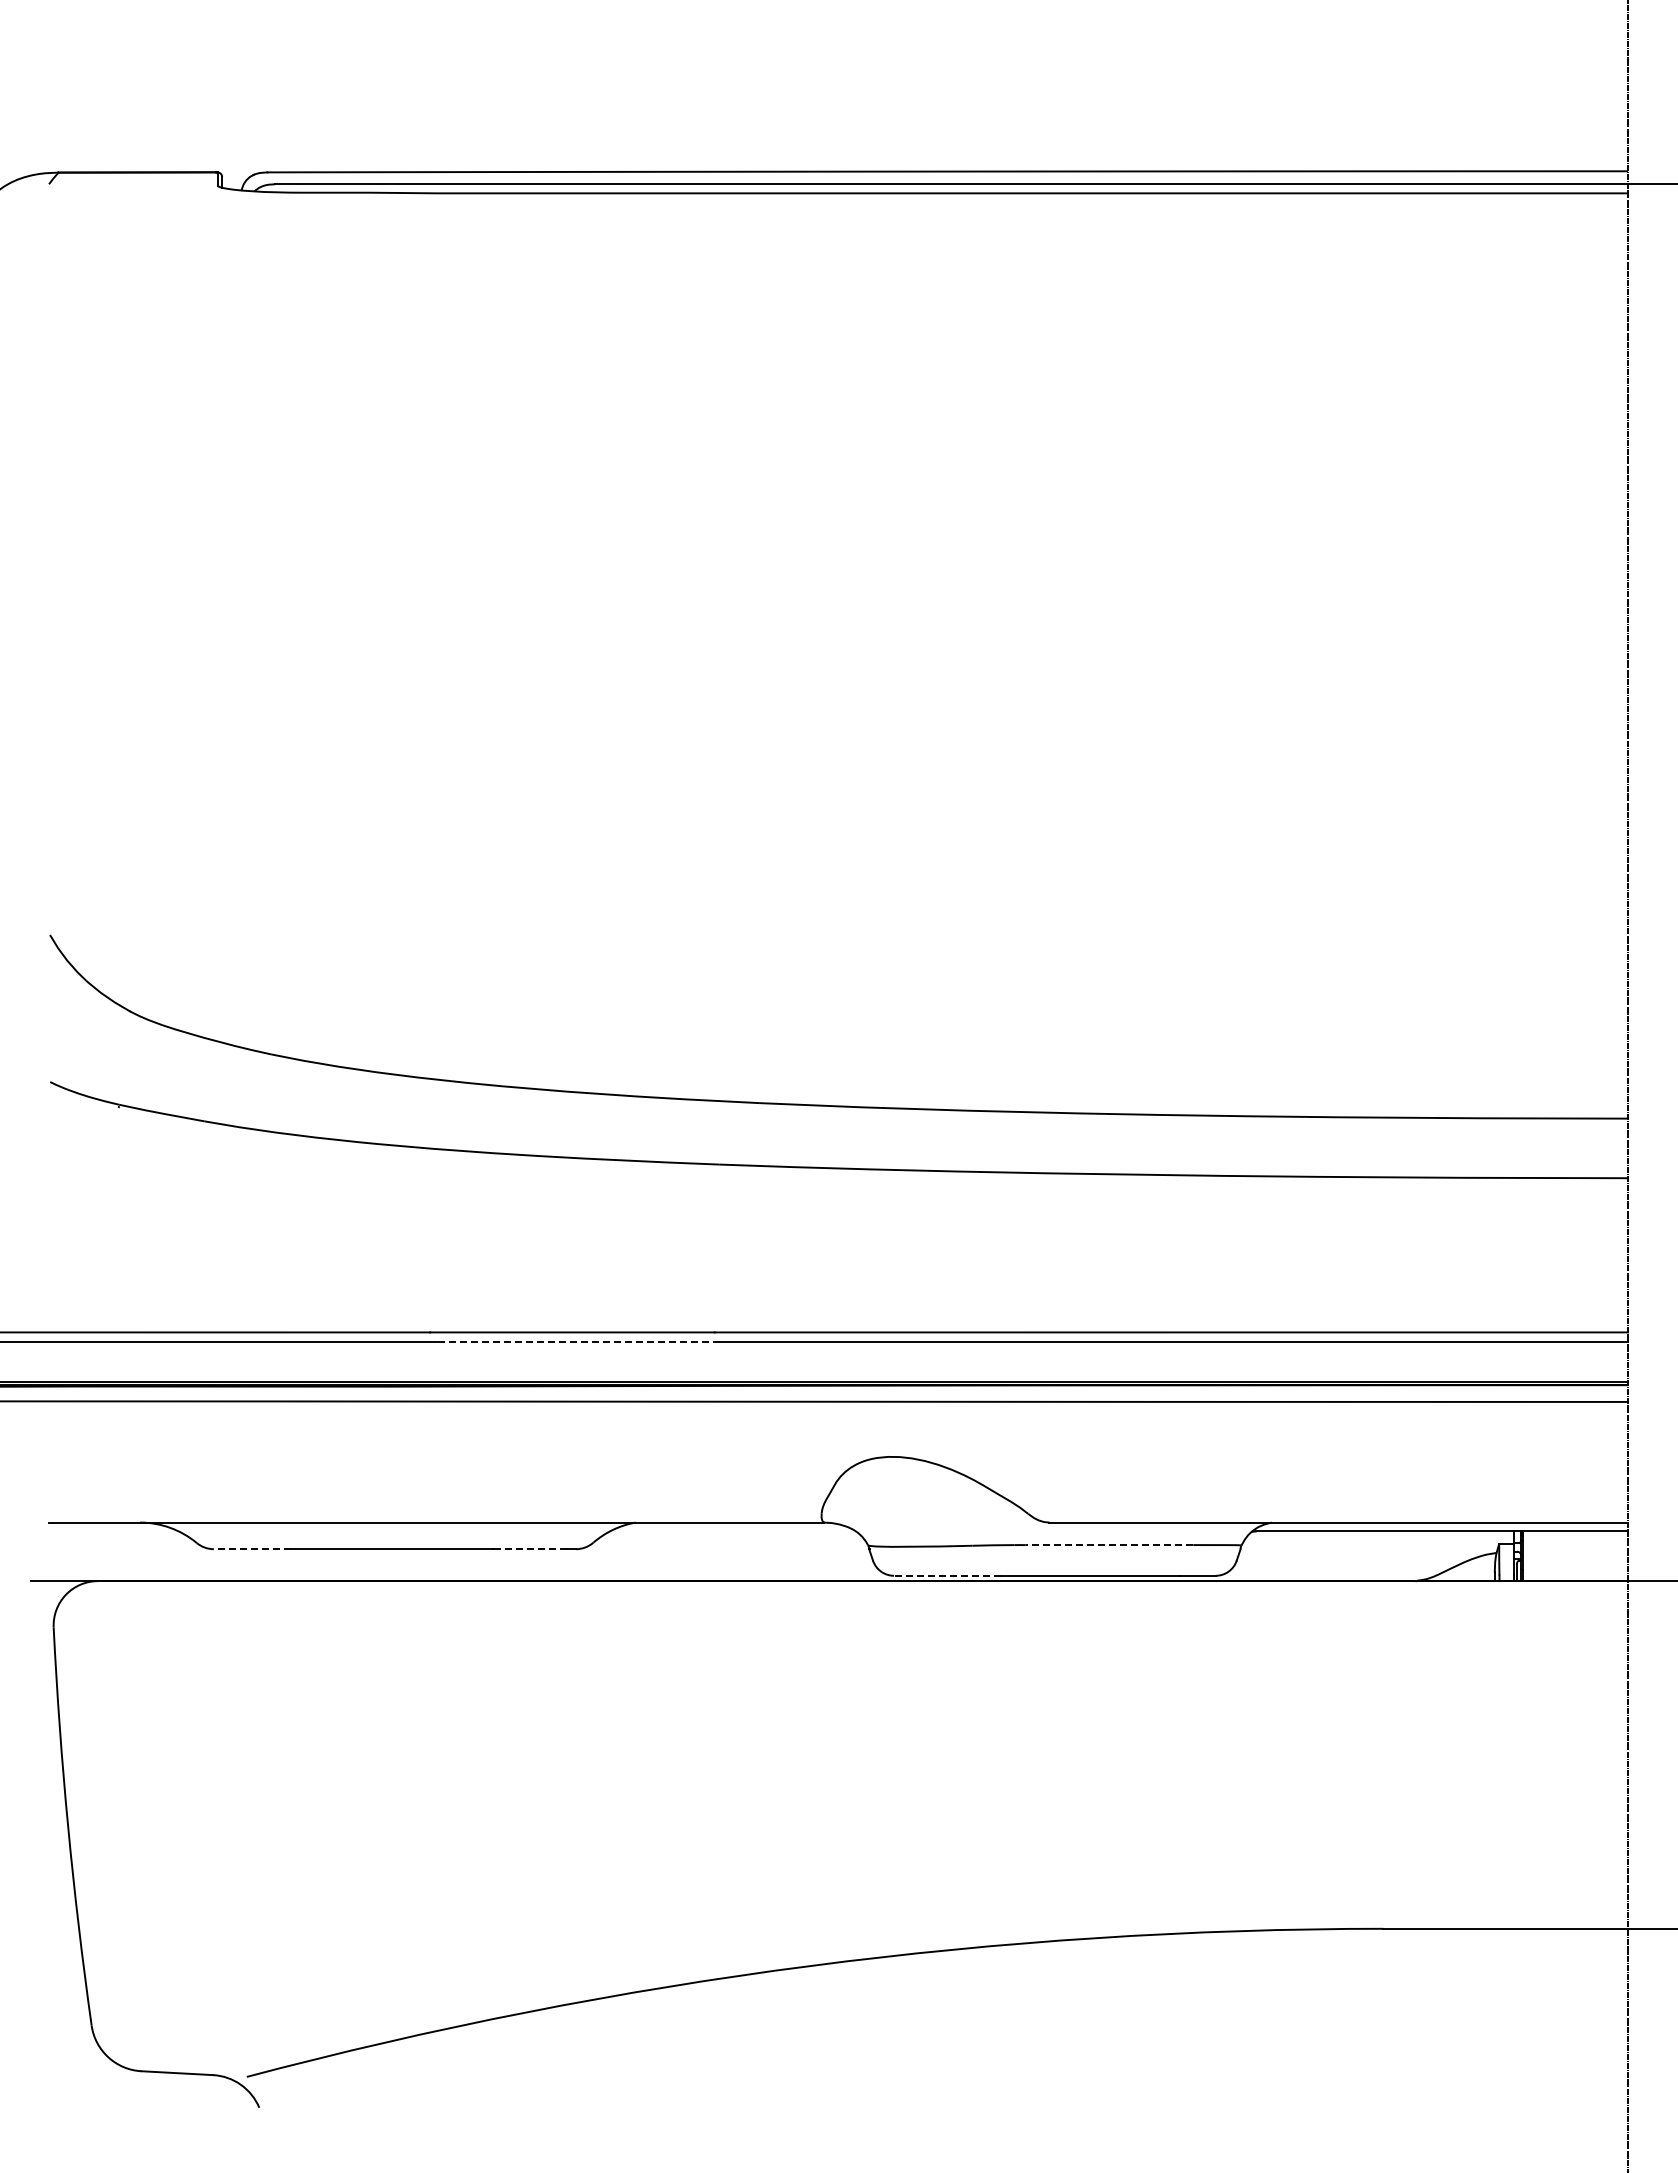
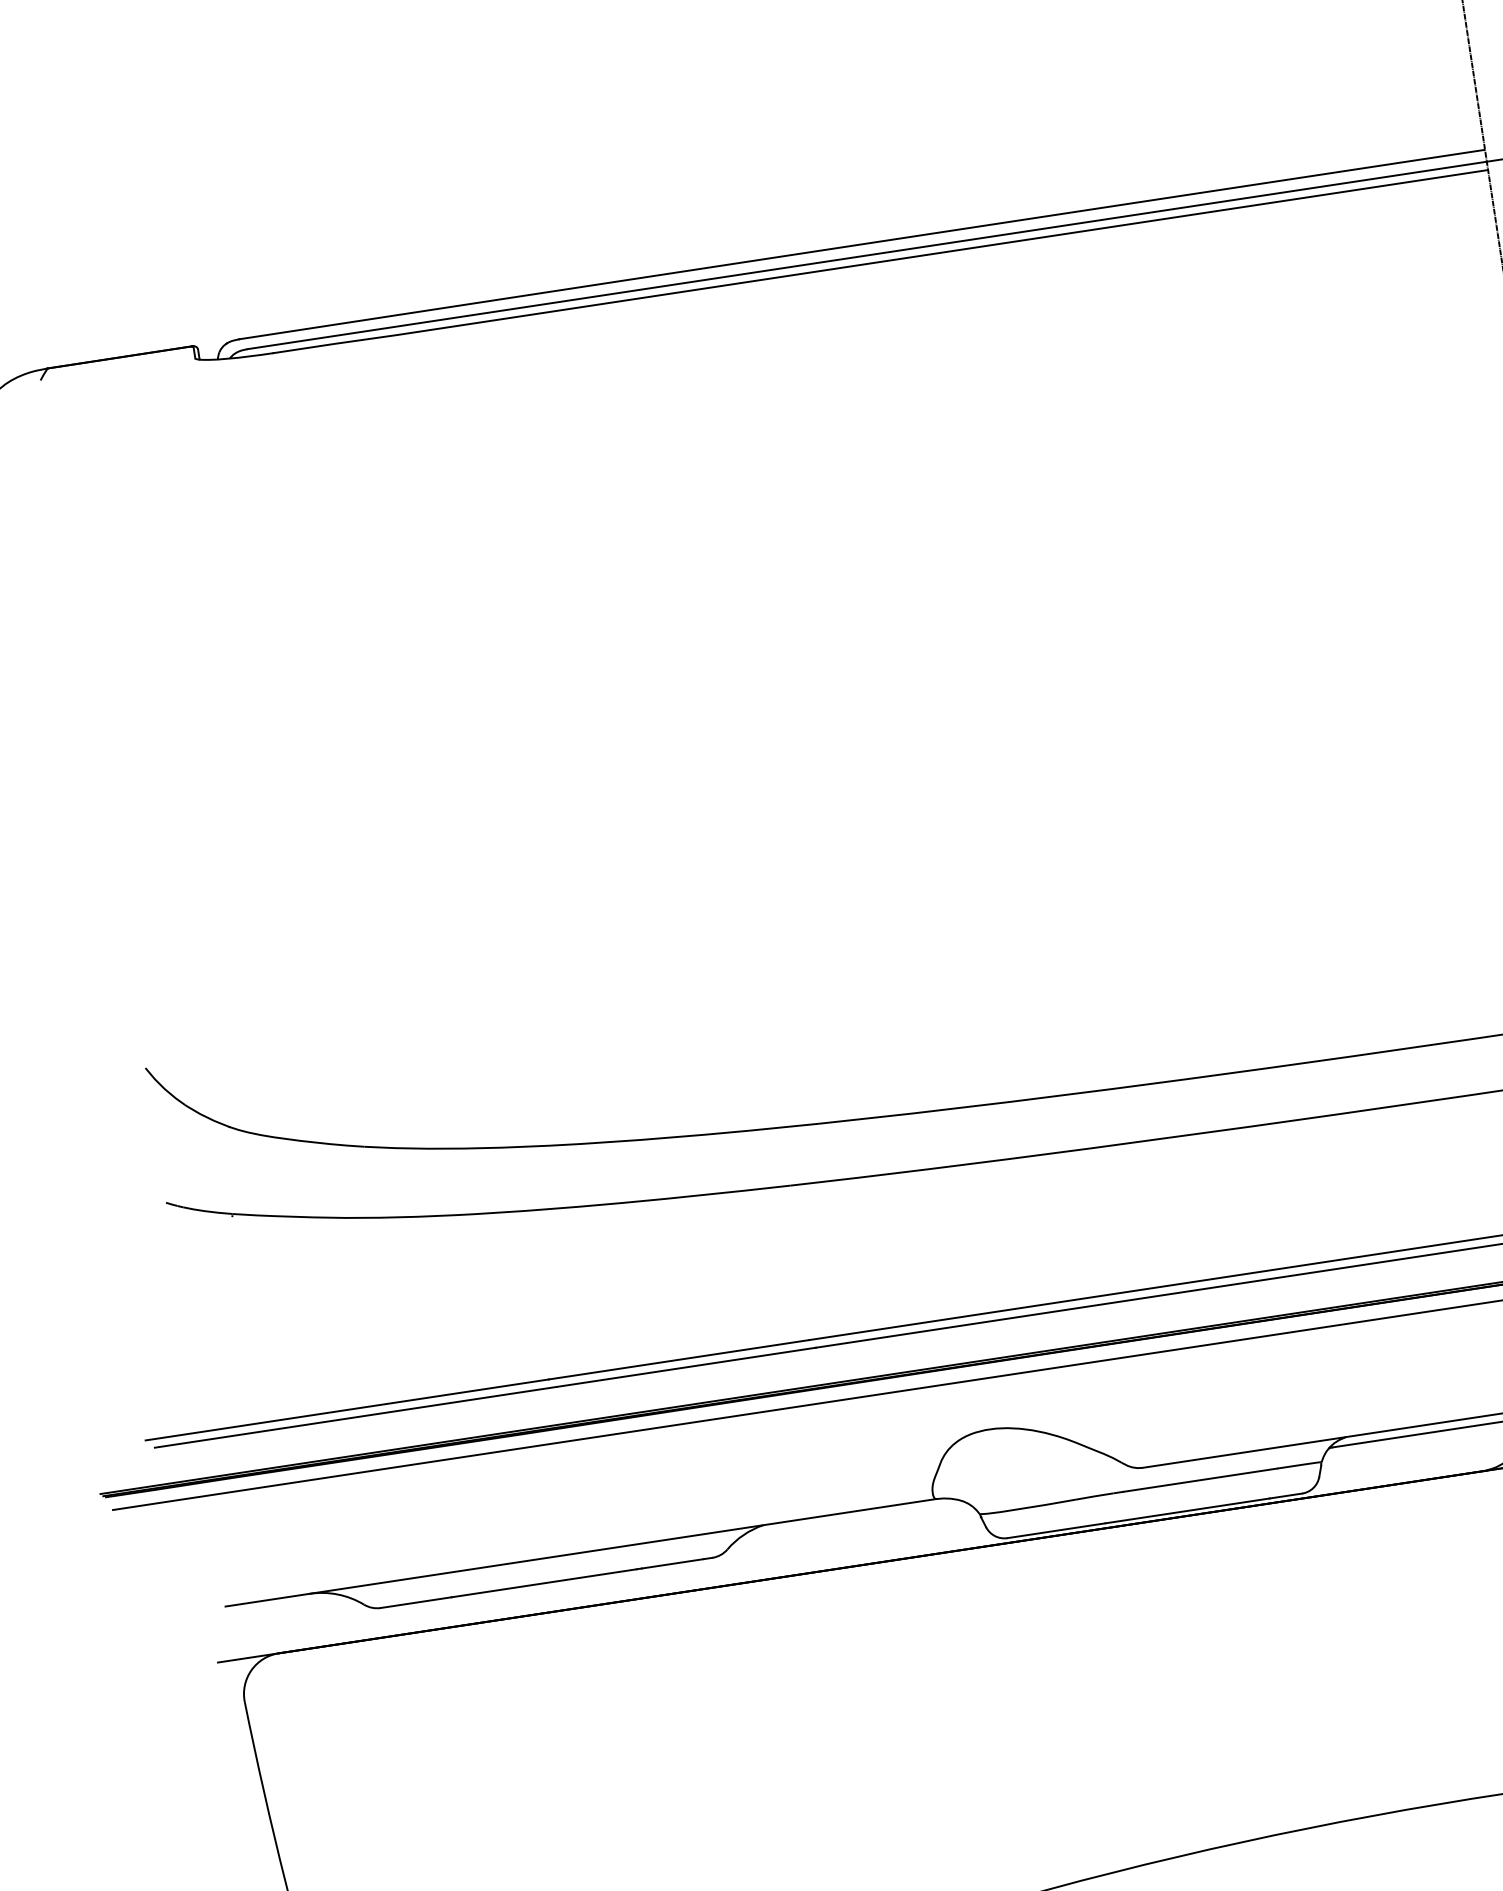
line: (578, 1341) -> (685, 1367), dashed -> solid
line: (1109, 1545) -> (1200, 1480), dashed -> solid
line: (252, 1549) -> (416, 1602), dashed -> solid
line: (532, 1549) -> (672, 1564), dashed -> solid
line: (947, 1575) -> (1056, 1530), dashed -> solid

